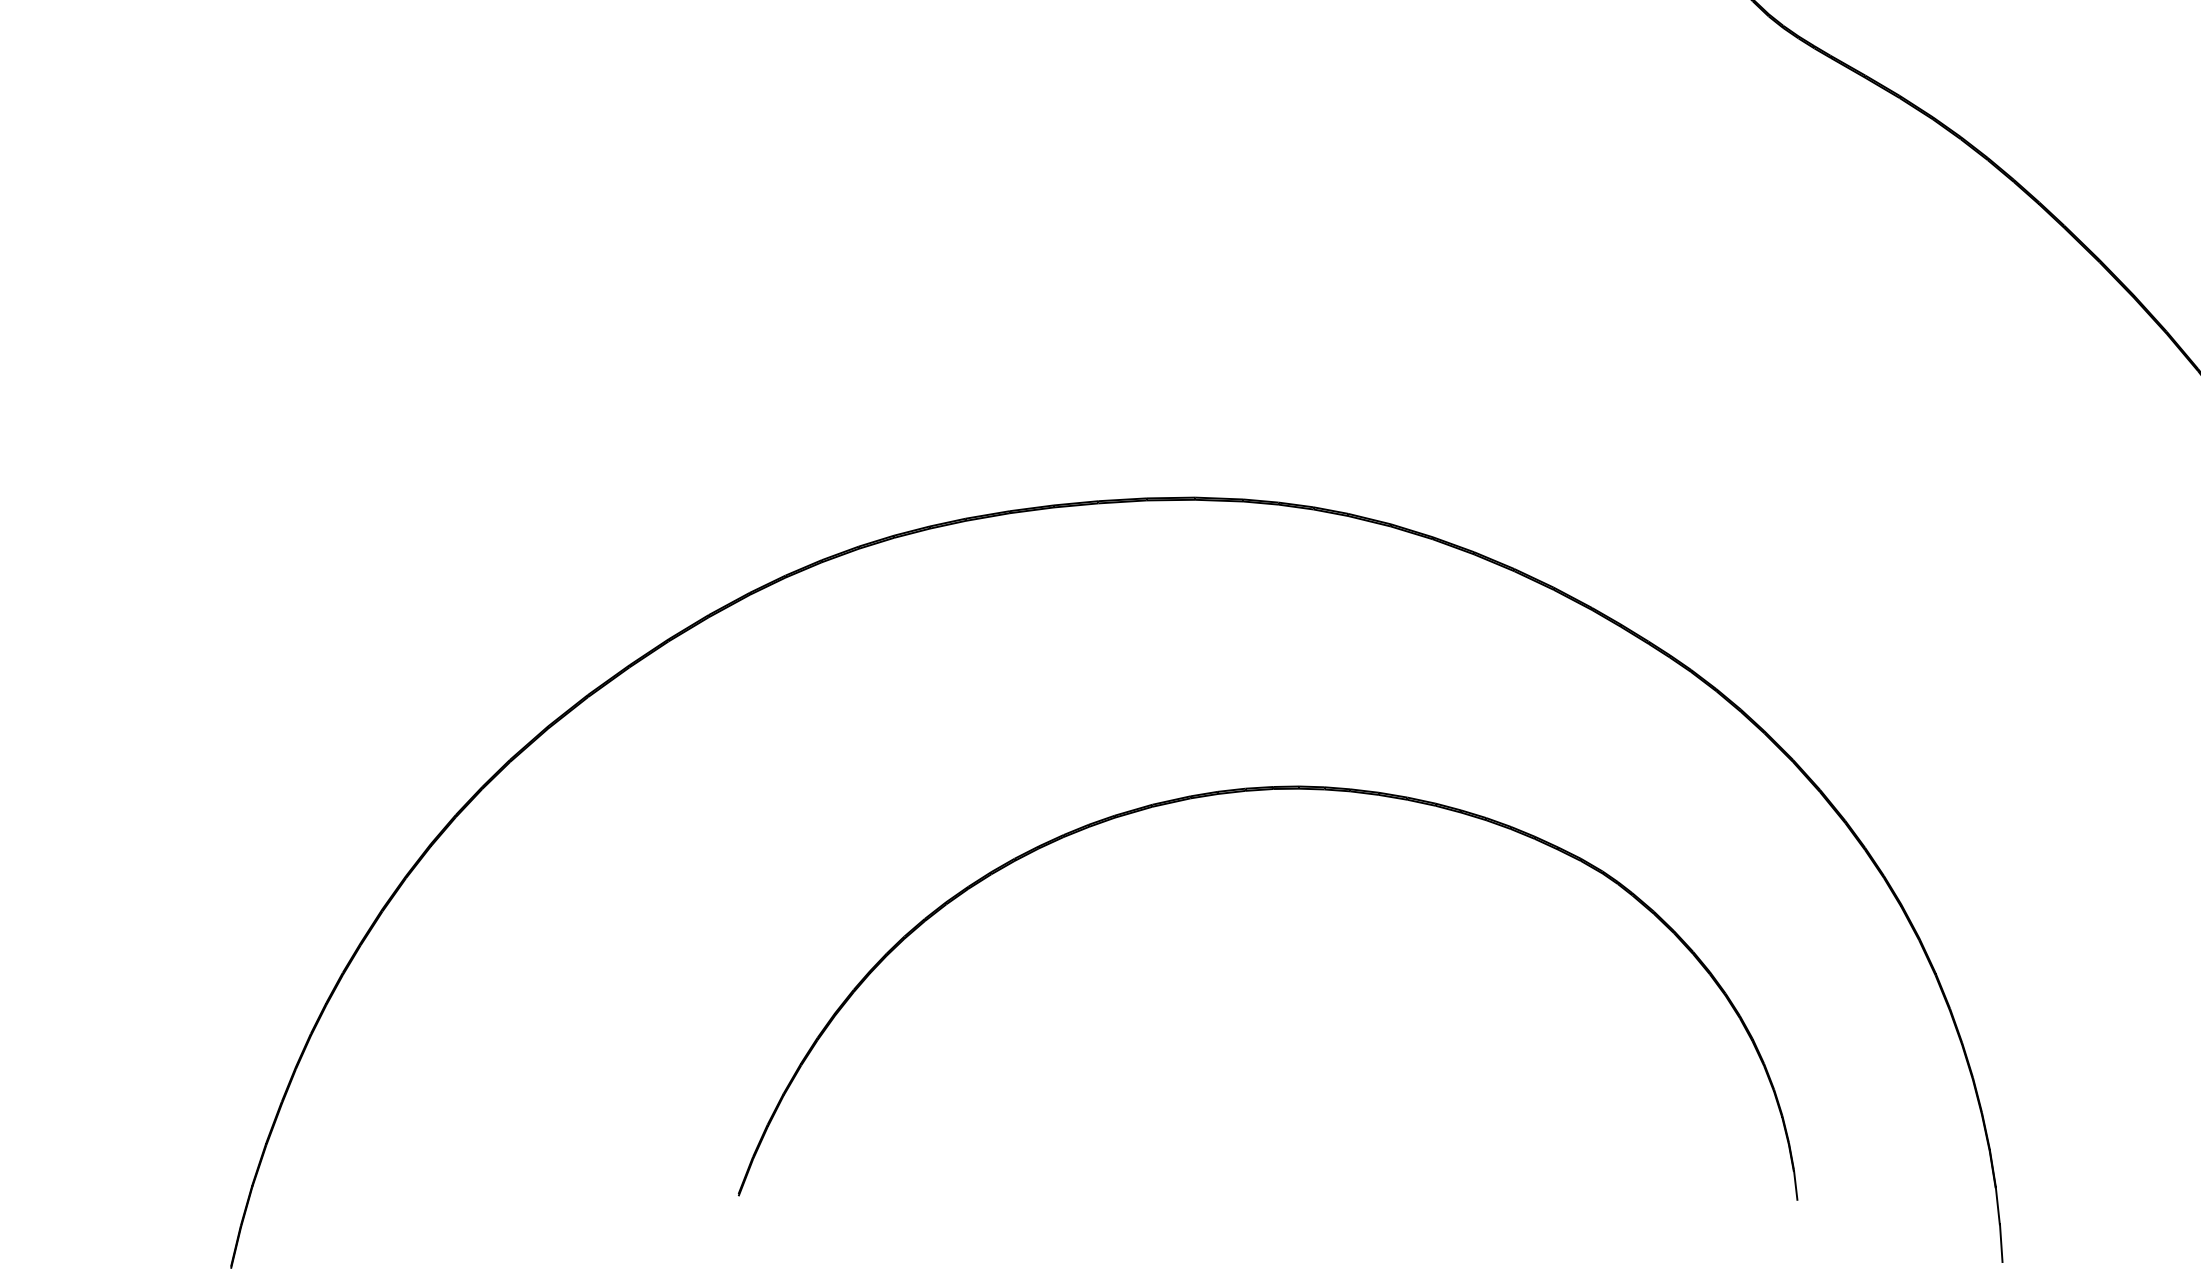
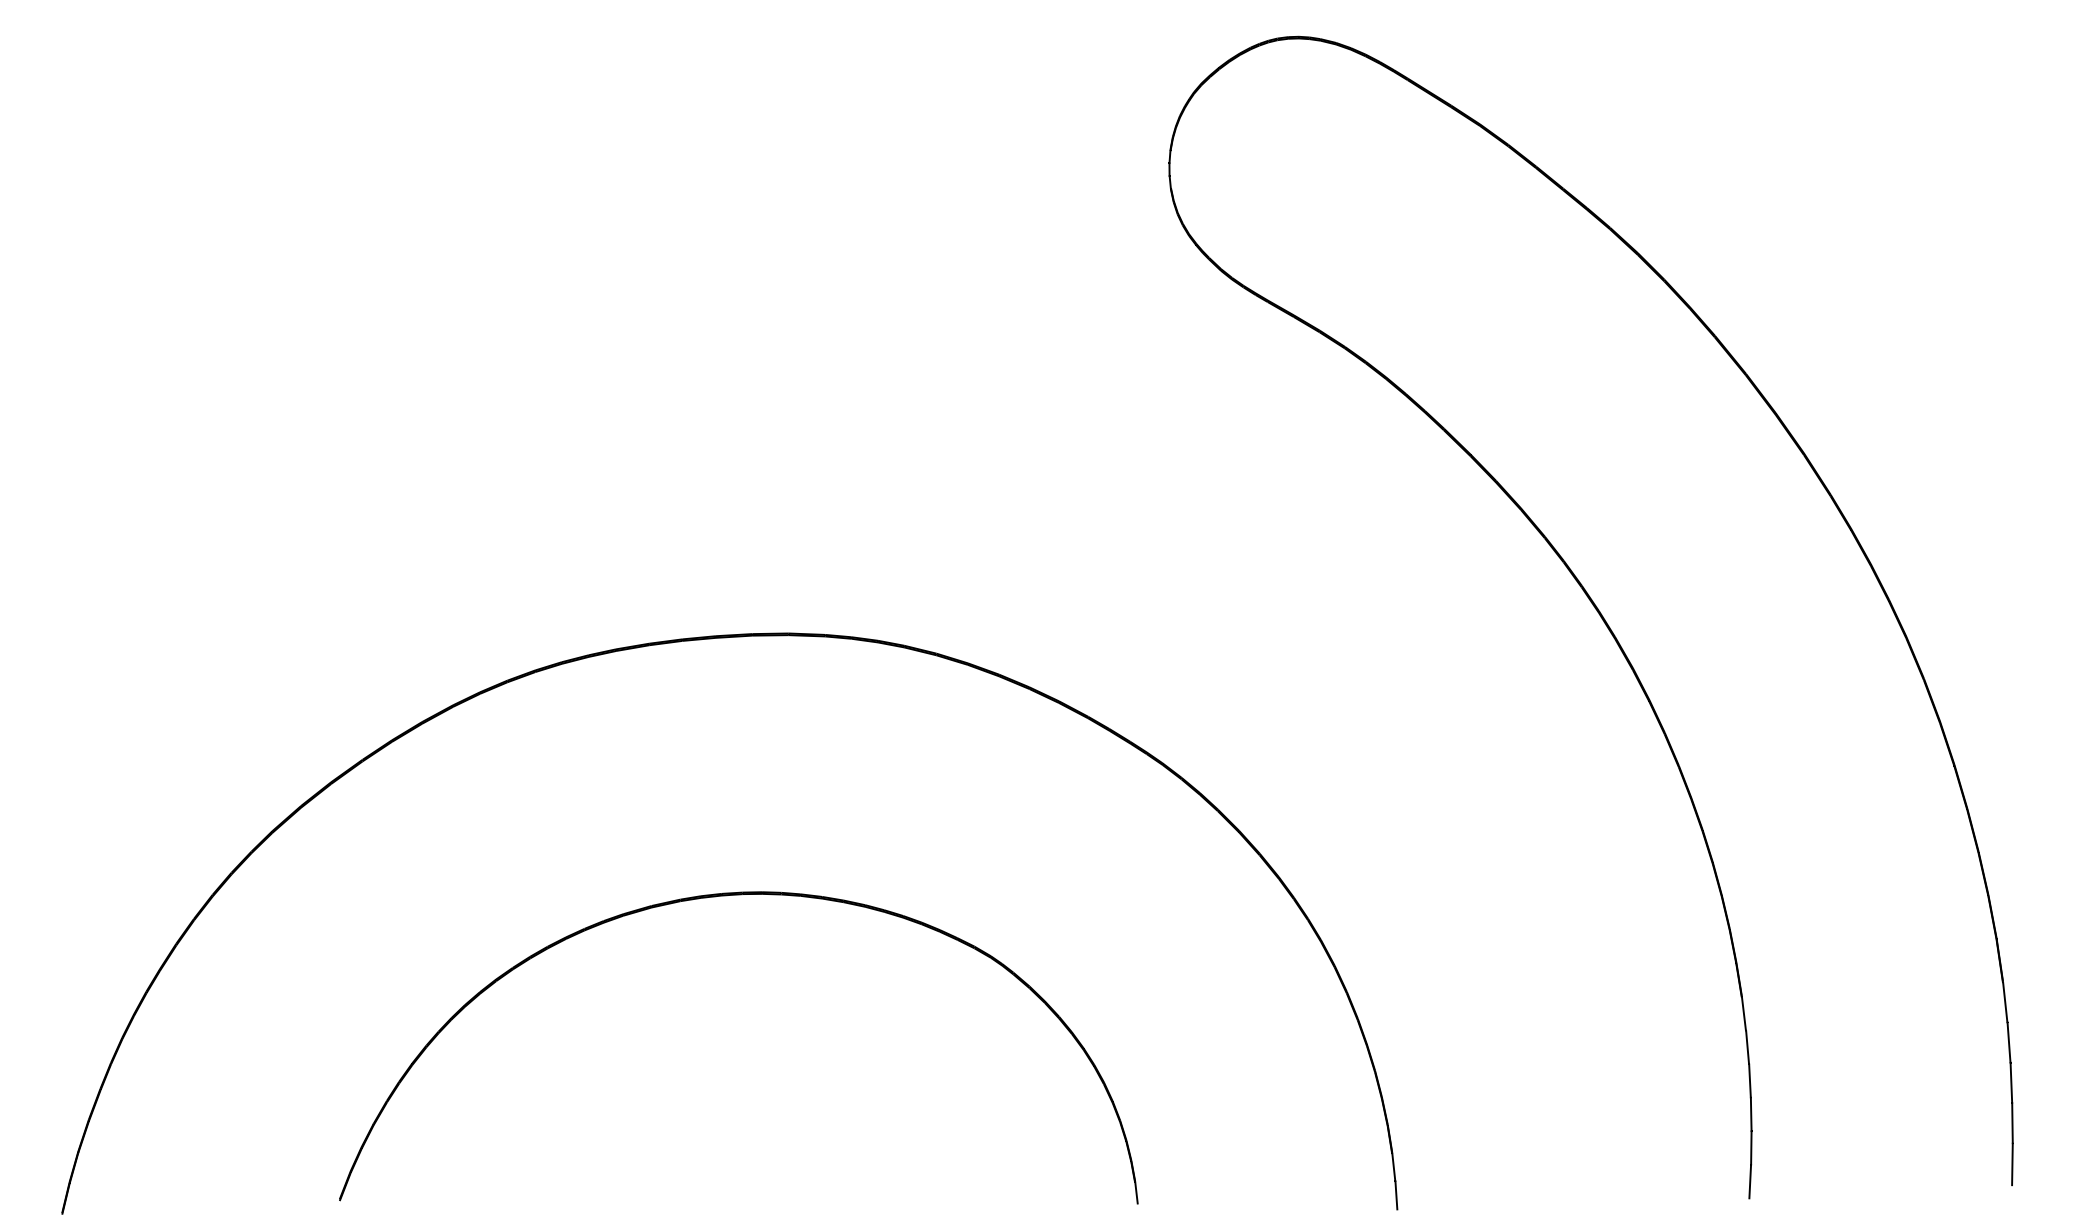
part: (1251, 792) -> (726, 896), moved

